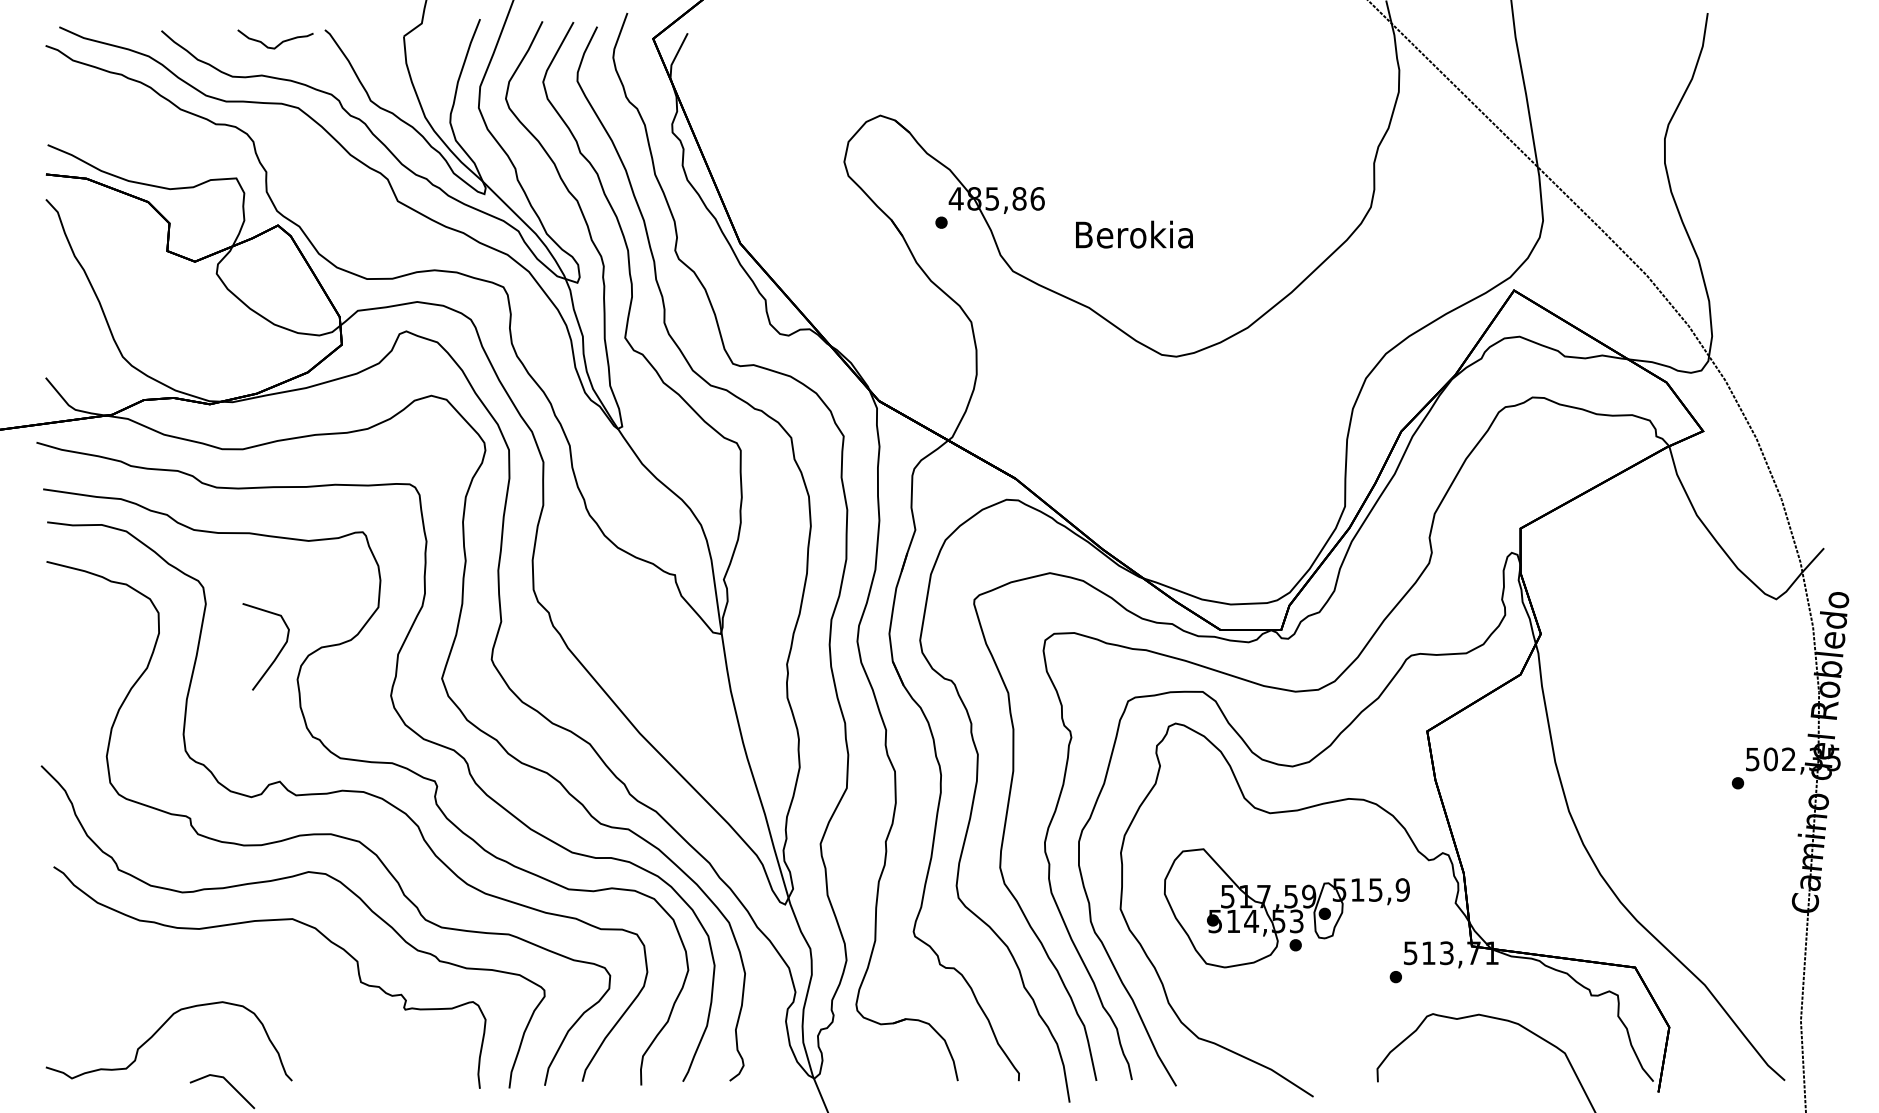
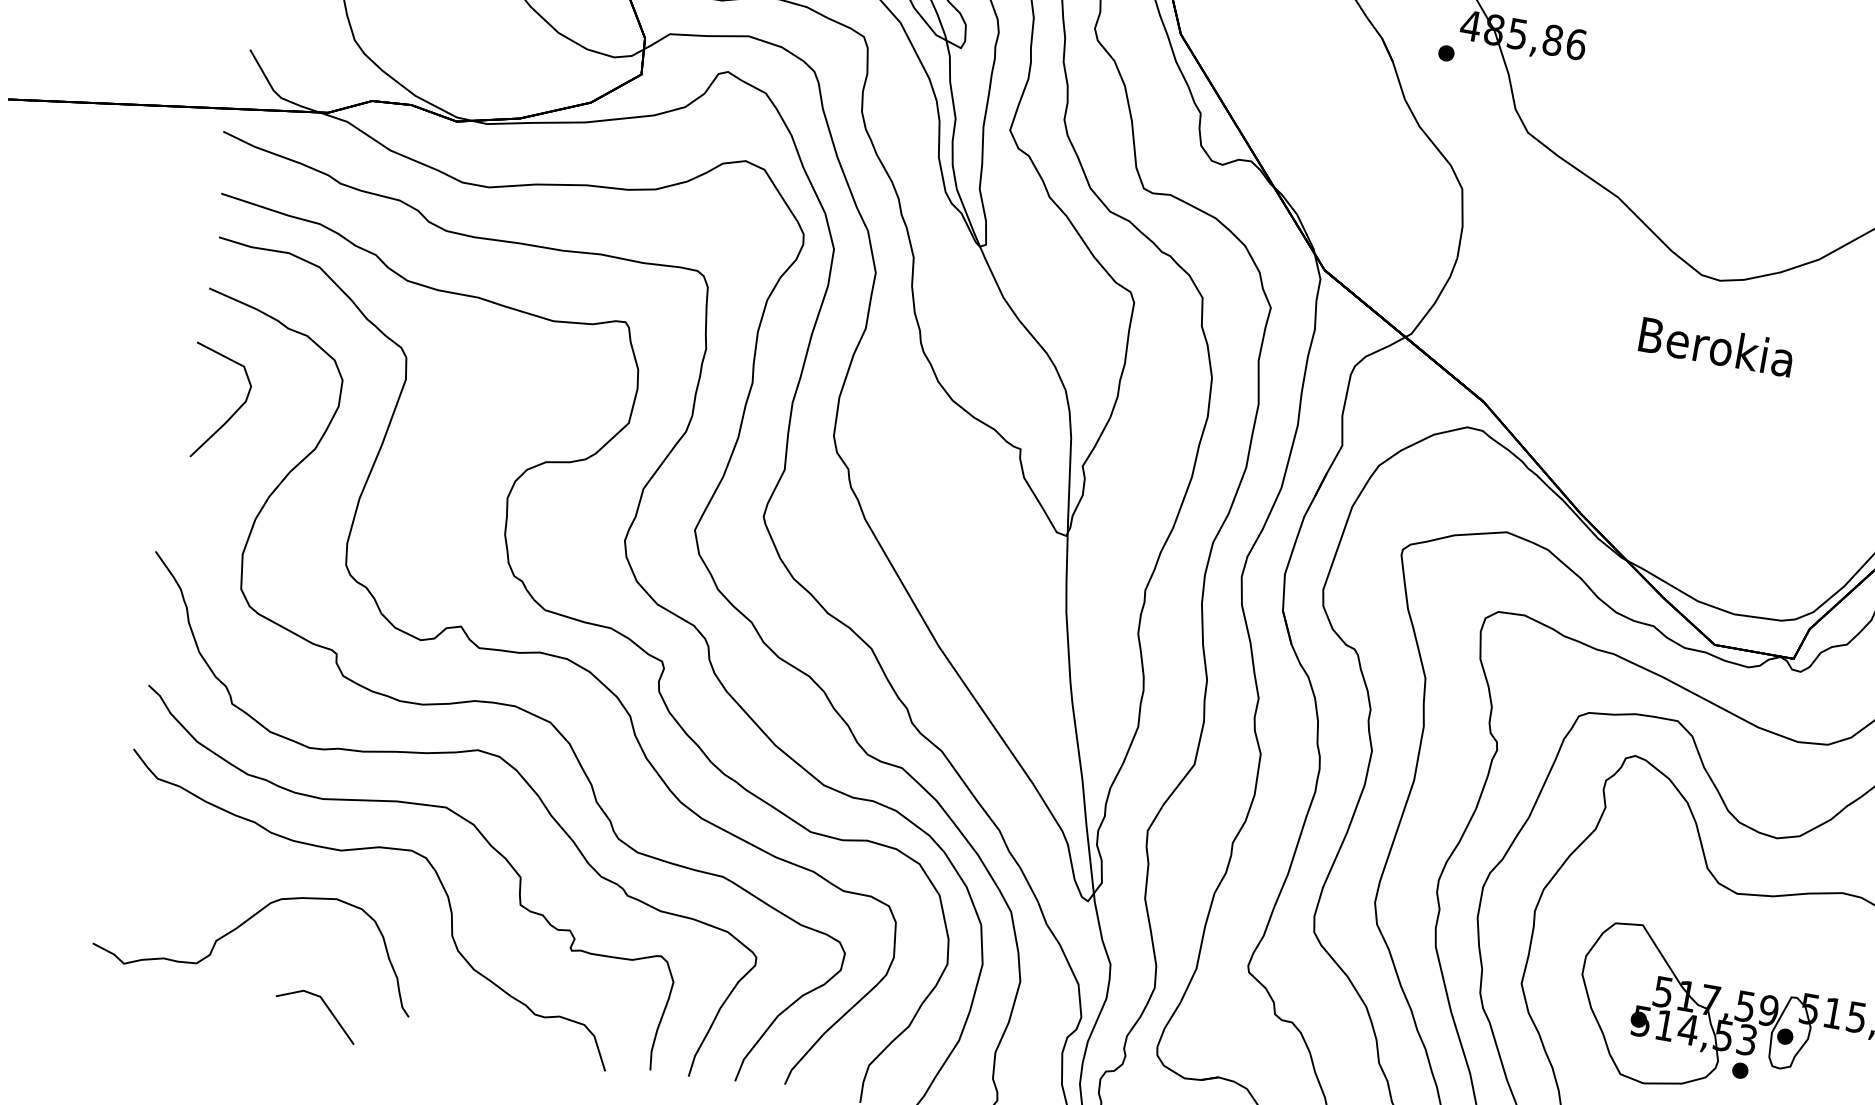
text: (1134, 234) -> (1716, 346), moved
curve: (276, 655) -> (229, 417), moved
curve: (234, 962) -> (361, 850), added

